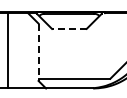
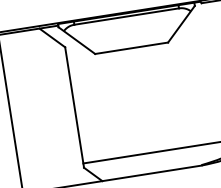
line: (68, 28) -> (129, 47), dashed -> solid
line: (38, 52) -> (74, 107), dashed -> solid

